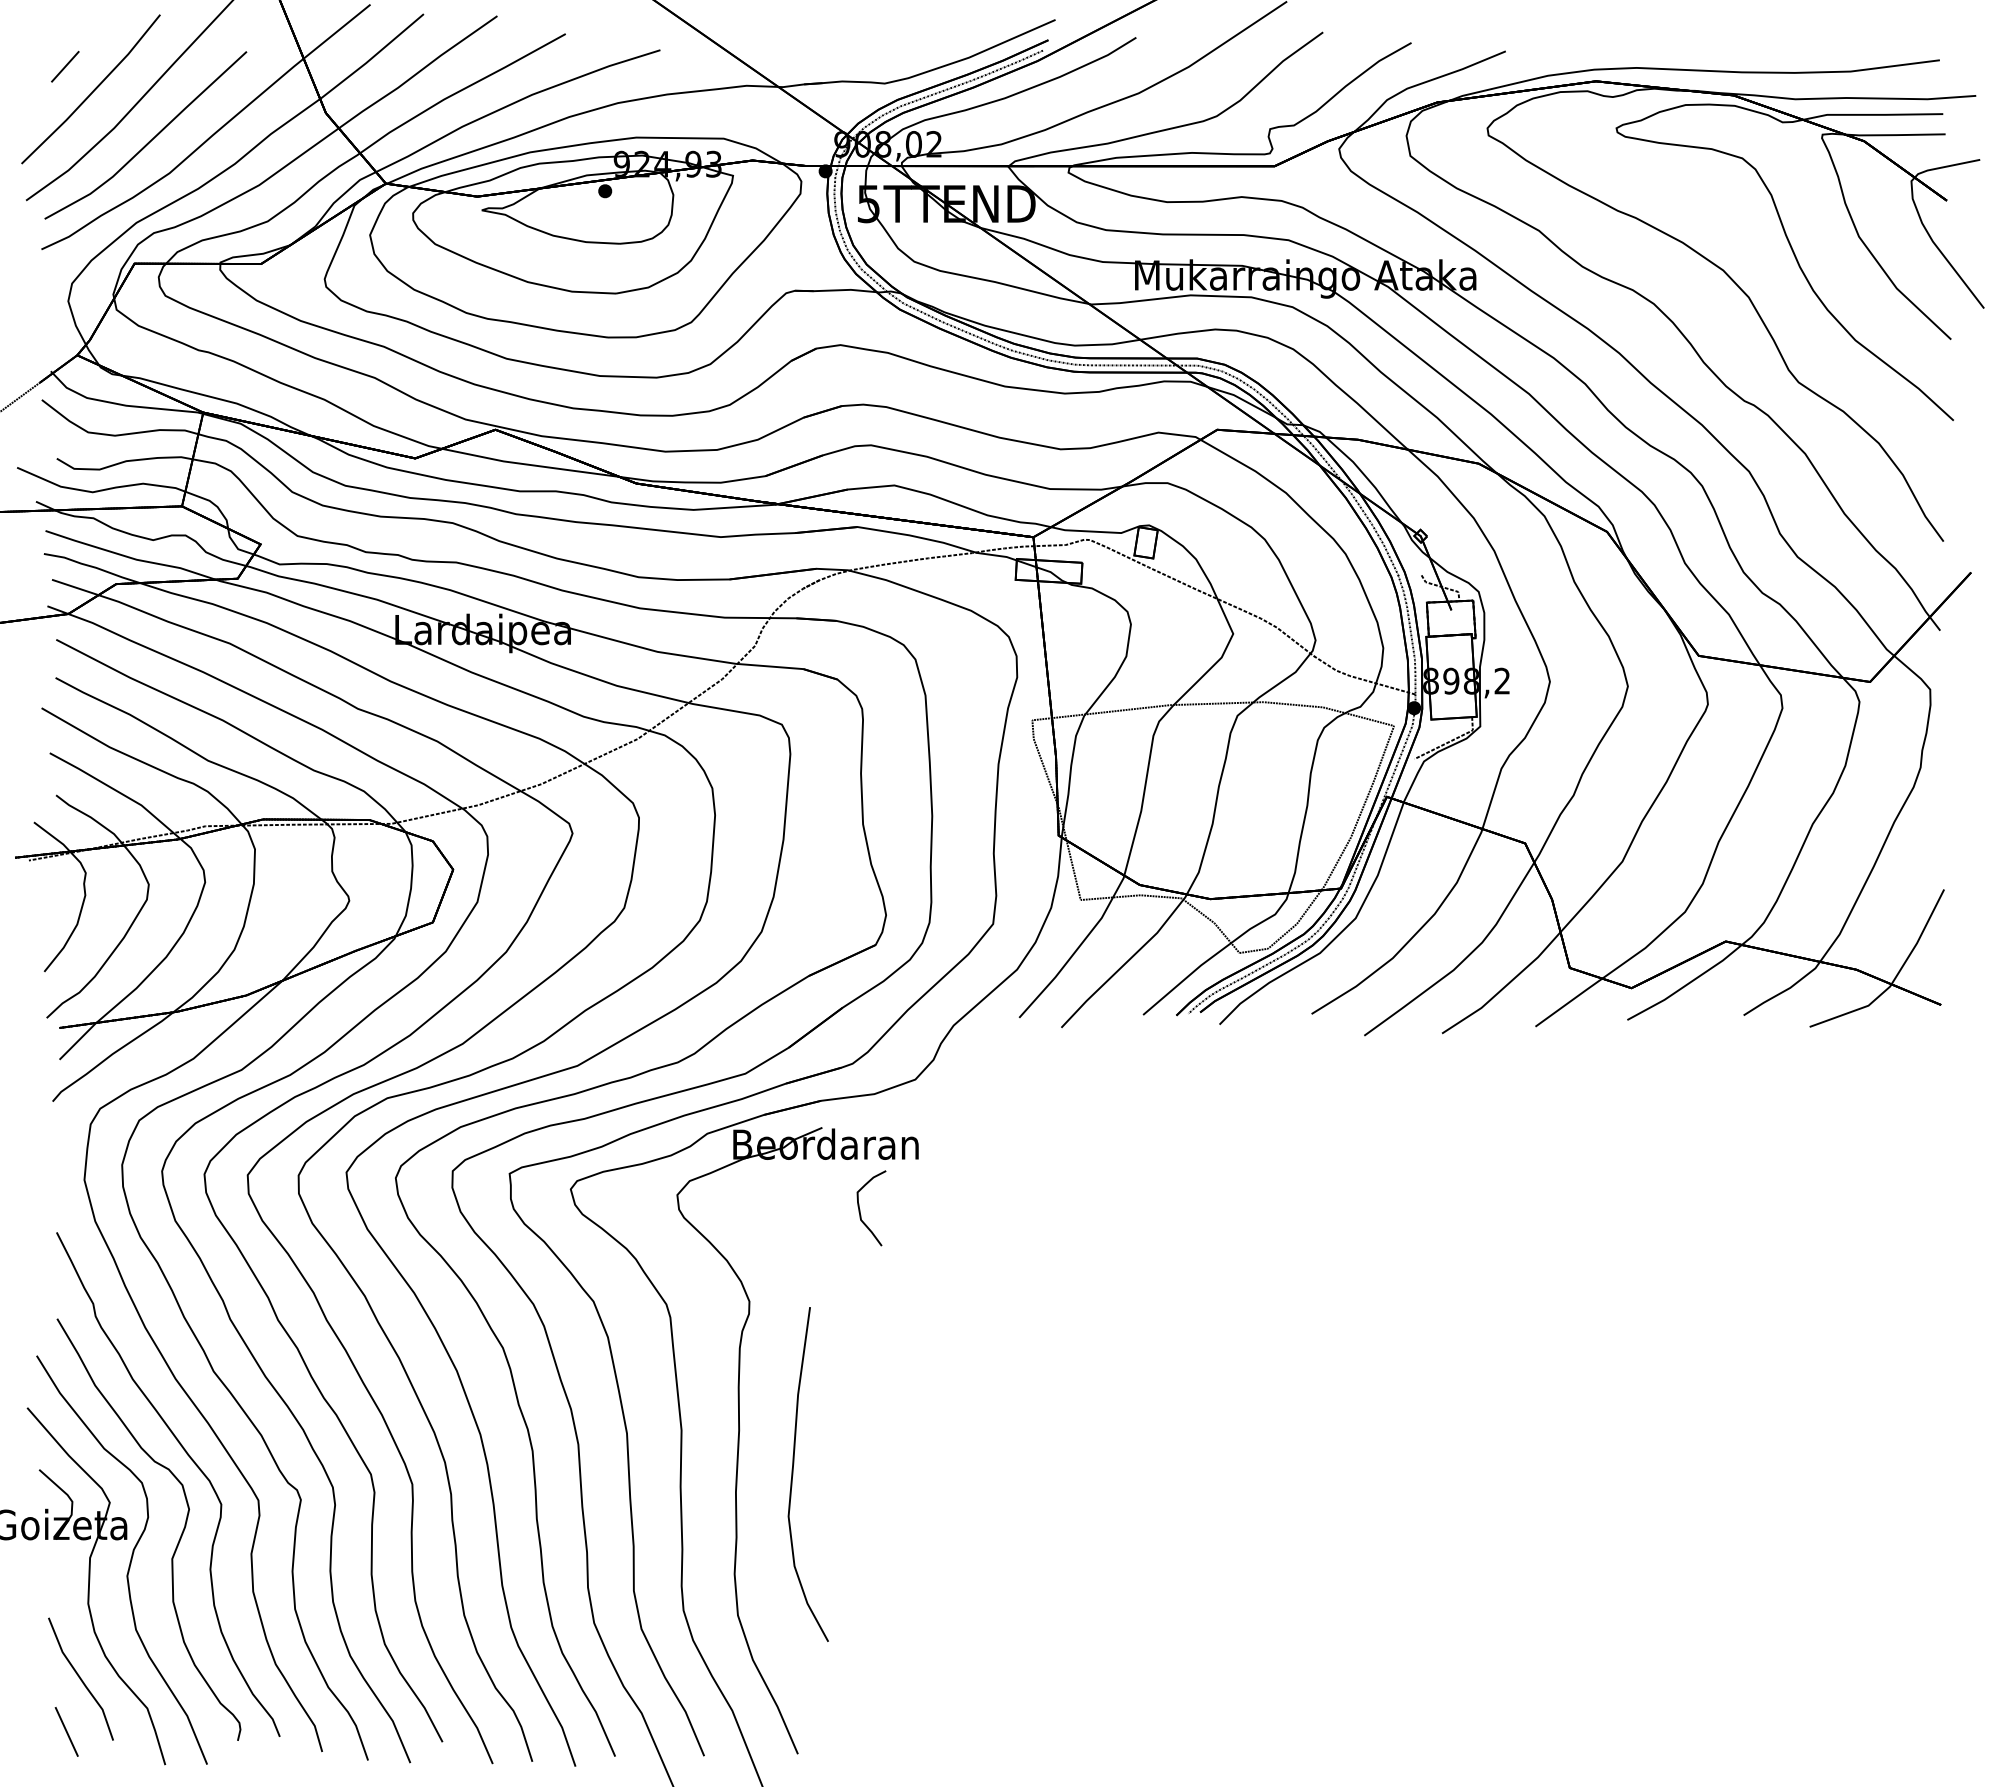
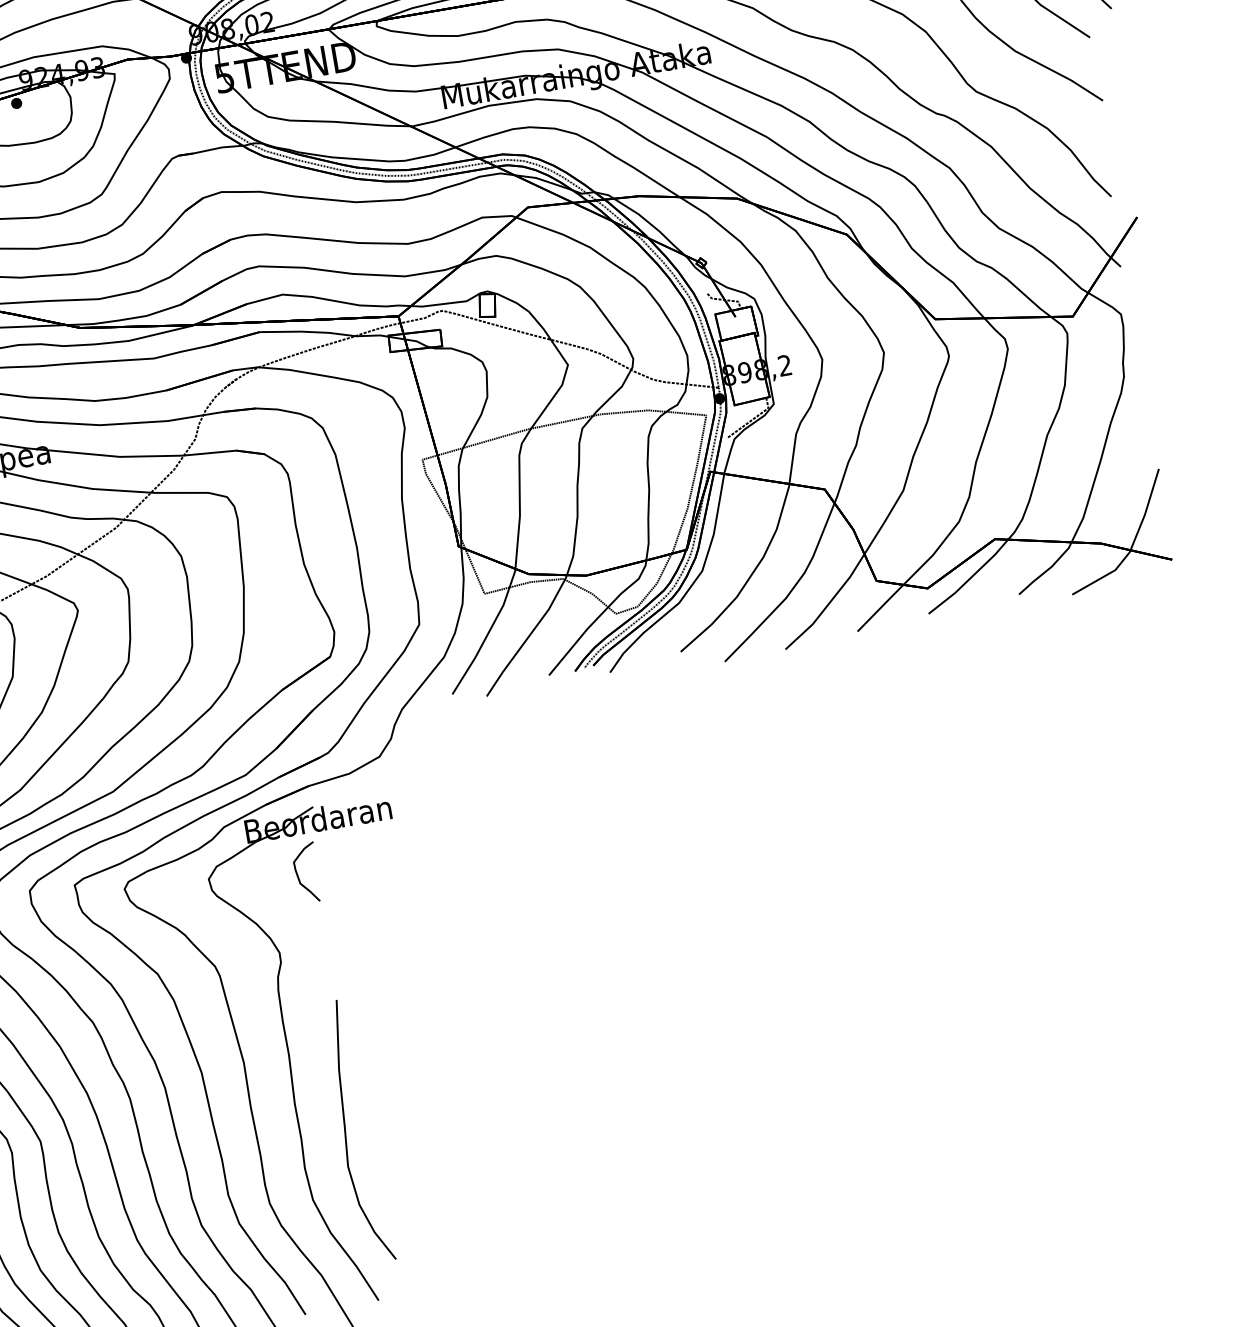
curve: (860, 1209) -> (298, 875), moved
curve: (793, 1474) -> (346, 1133), moved

